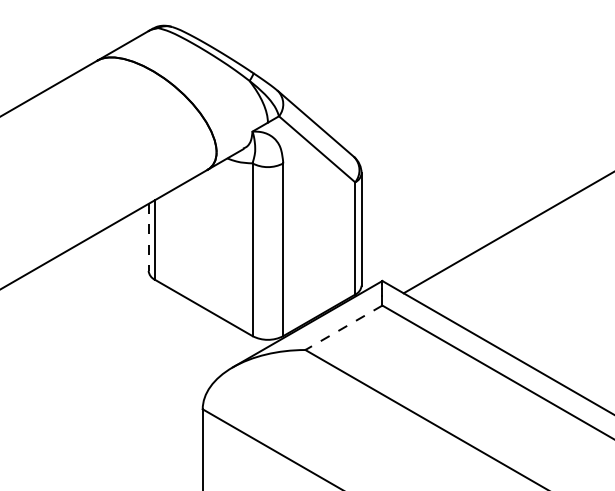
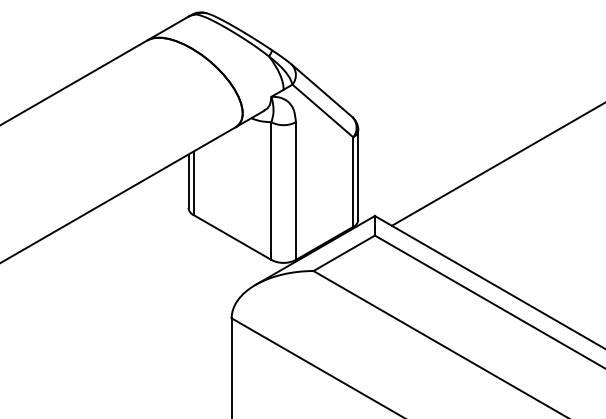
line: (148, 237) -> (188, 181), dashed -> solid
line: (342, 328) -> (343, 253), dashed -> solid

